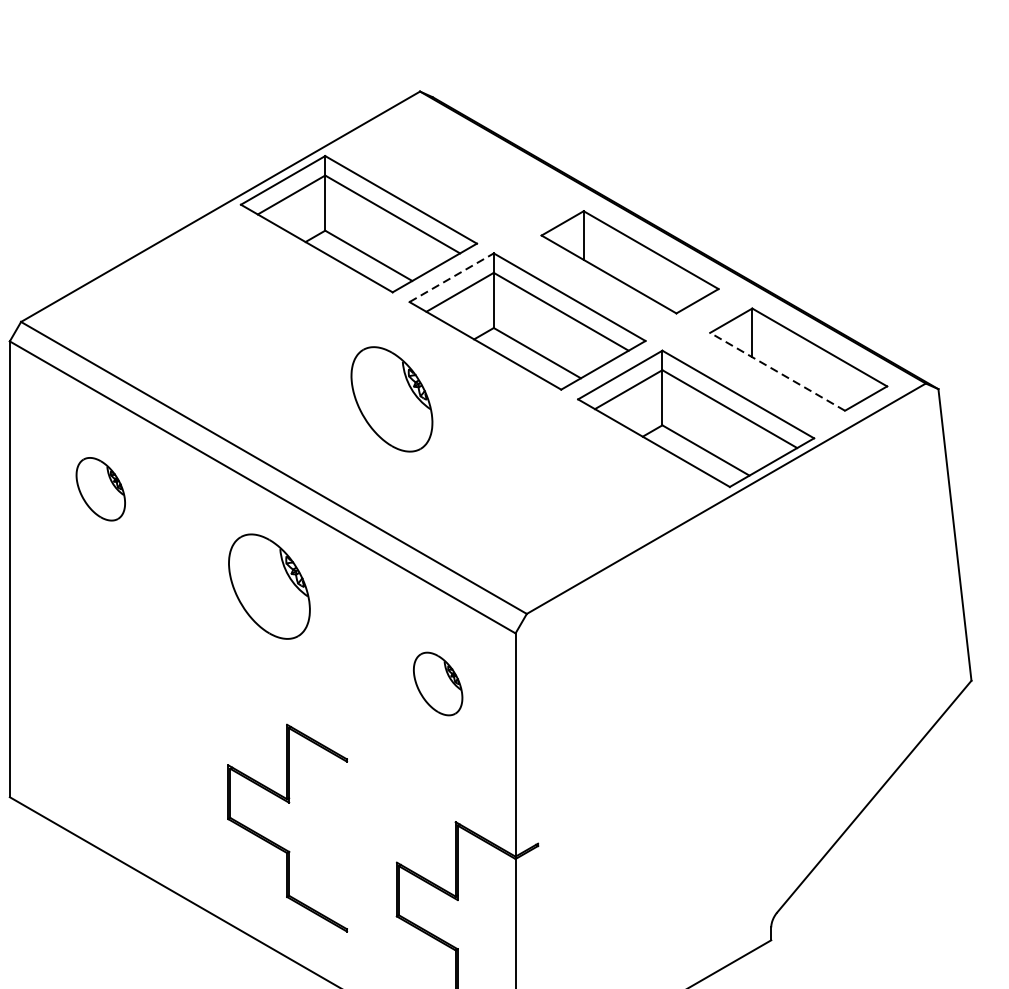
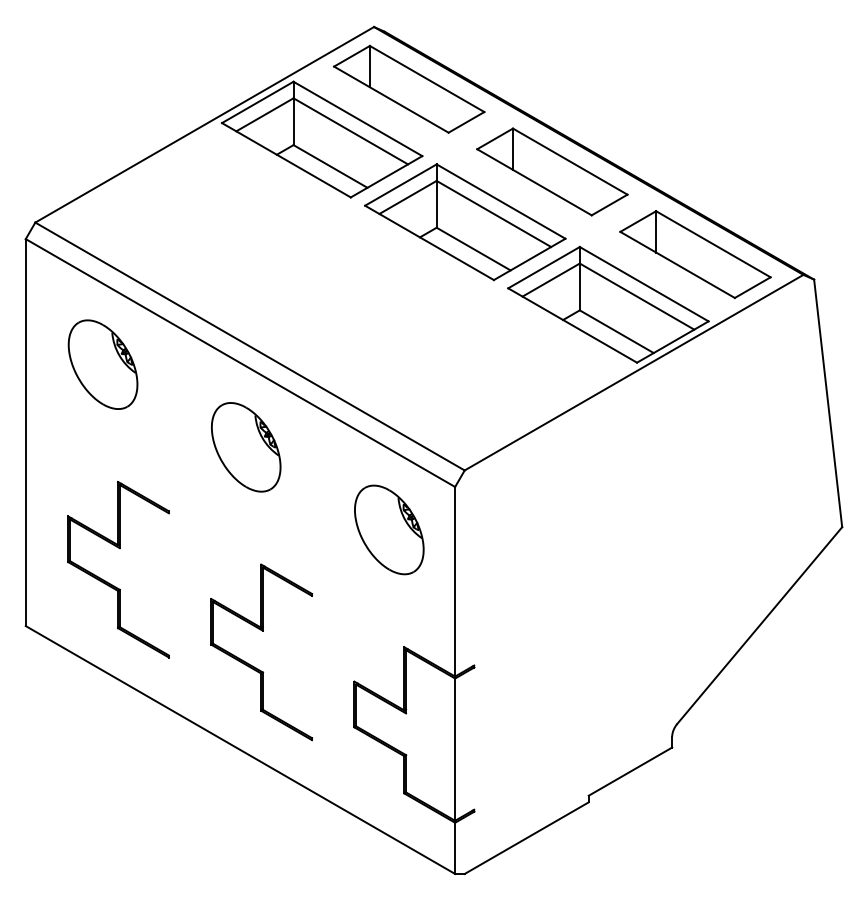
part: (461, 164) -> (409, 88), added
line: (452, 277) -> (401, 184), dashed -> solid
line: (777, 371) -> (677, 264), dashed -> solid
part: (392, 399) -> (350, 288), removed
part: (100, 489) -> (102, 364), size x1.67
part: (438, 683) -> (389, 529), size x1.67
part: (108, 745) -> (109, 582), added

